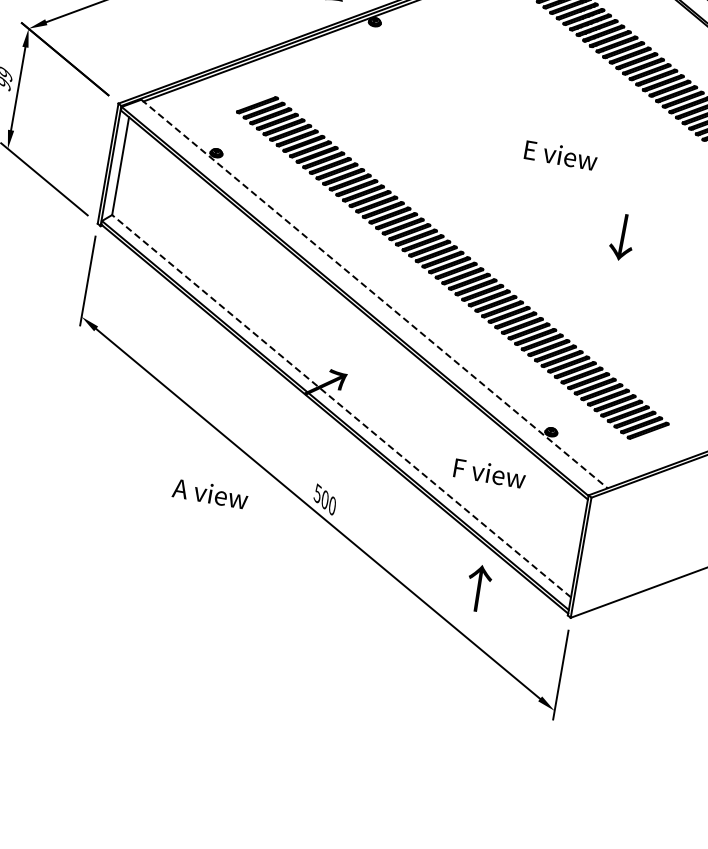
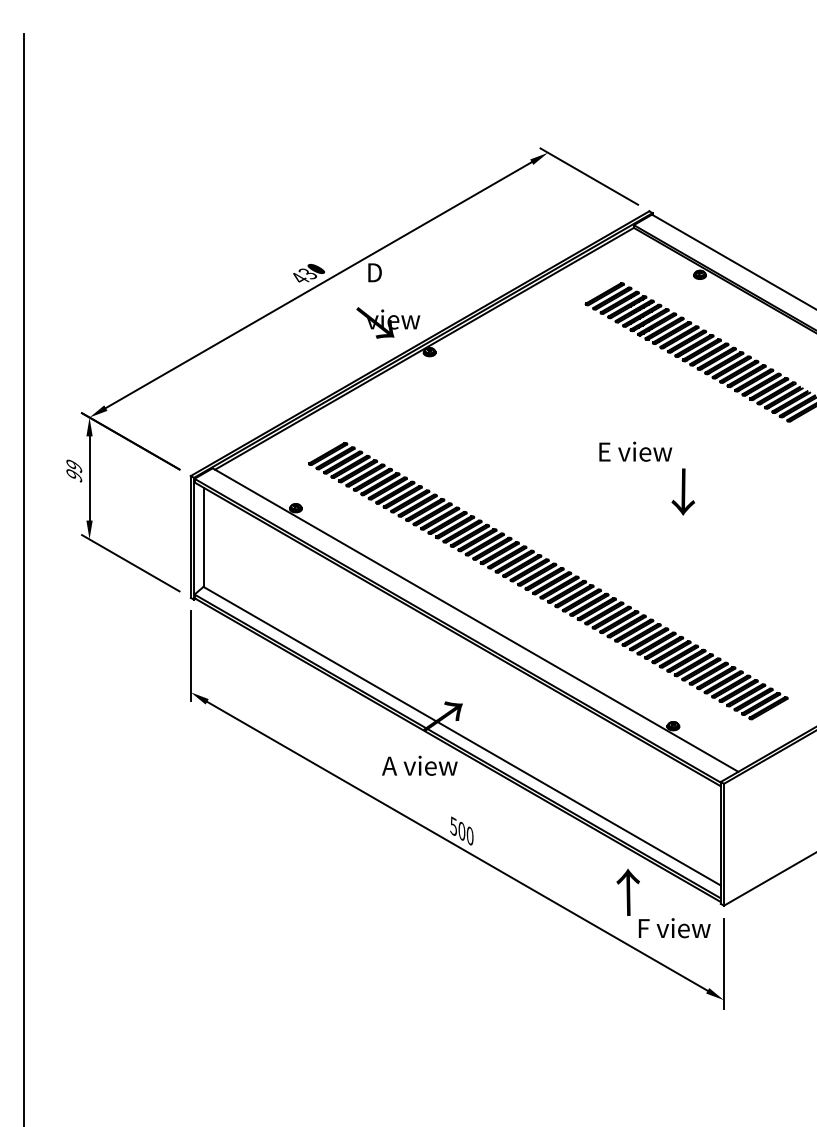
text: (621, 236) -> (682, 491), moved
line: (374, 294) -> (475, 620), dashed -> solid
line: (341, 406) -> (462, 736), dashed -> solid
text: (489, 473) -> (674, 928), moved
text: (210, 493) -> (419, 765), moved

